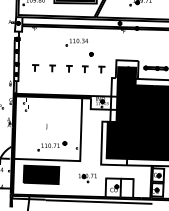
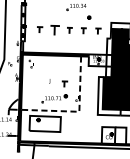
part: (52, 68) -> (54, 30), size x1.6
part: (63, 129) -> (64, 83), added
line: (79, 161) -> (78, 112), solid -> dashed
fill: (41, 174) -> (45, 123), removed
part: (87, 178) -> (85, 127), removed

